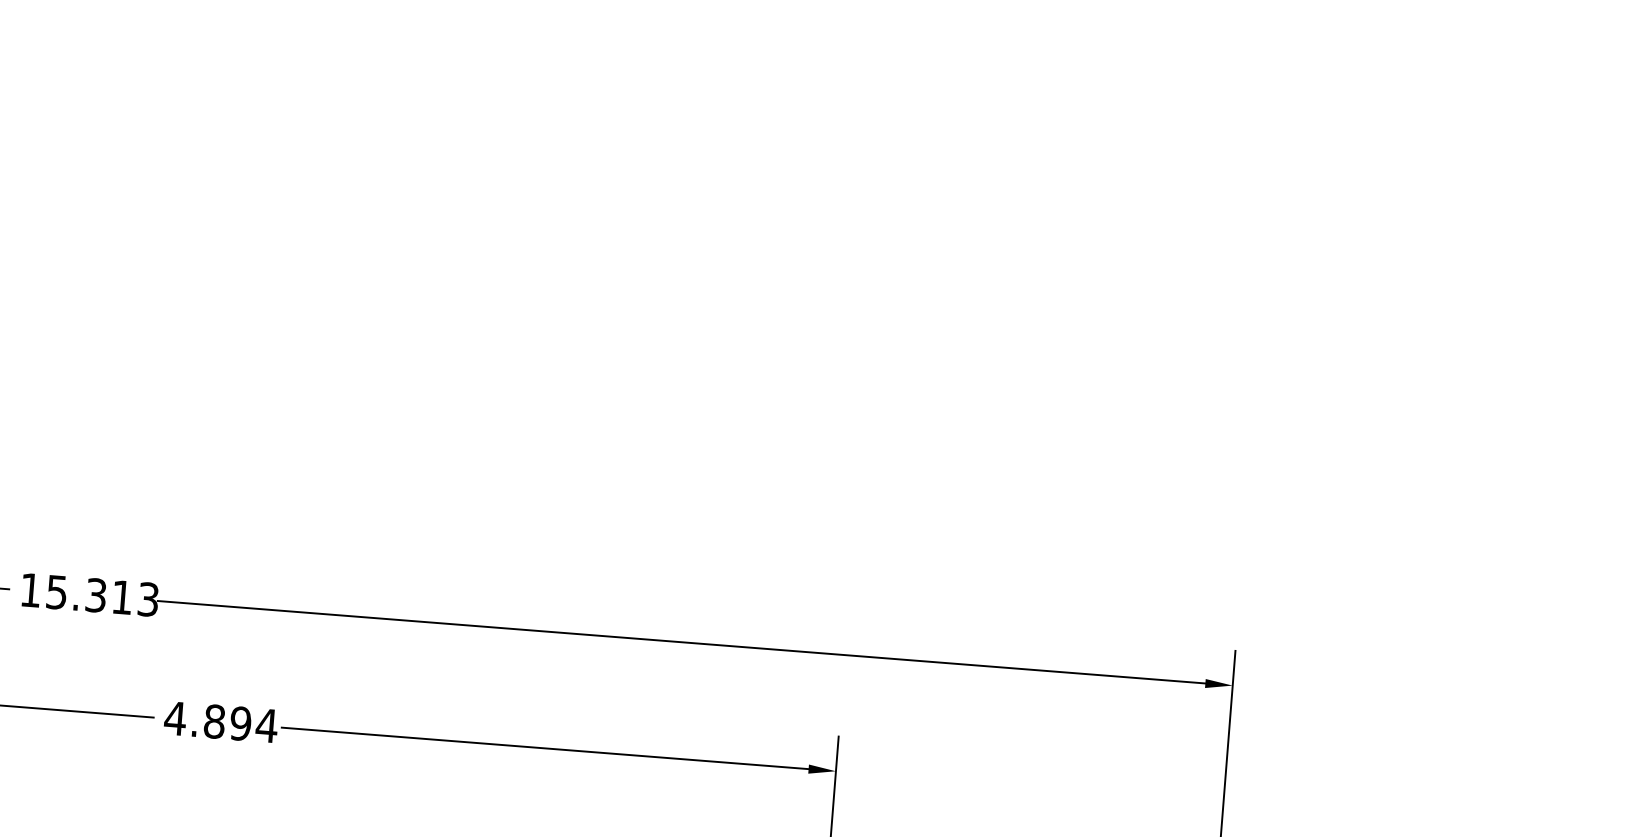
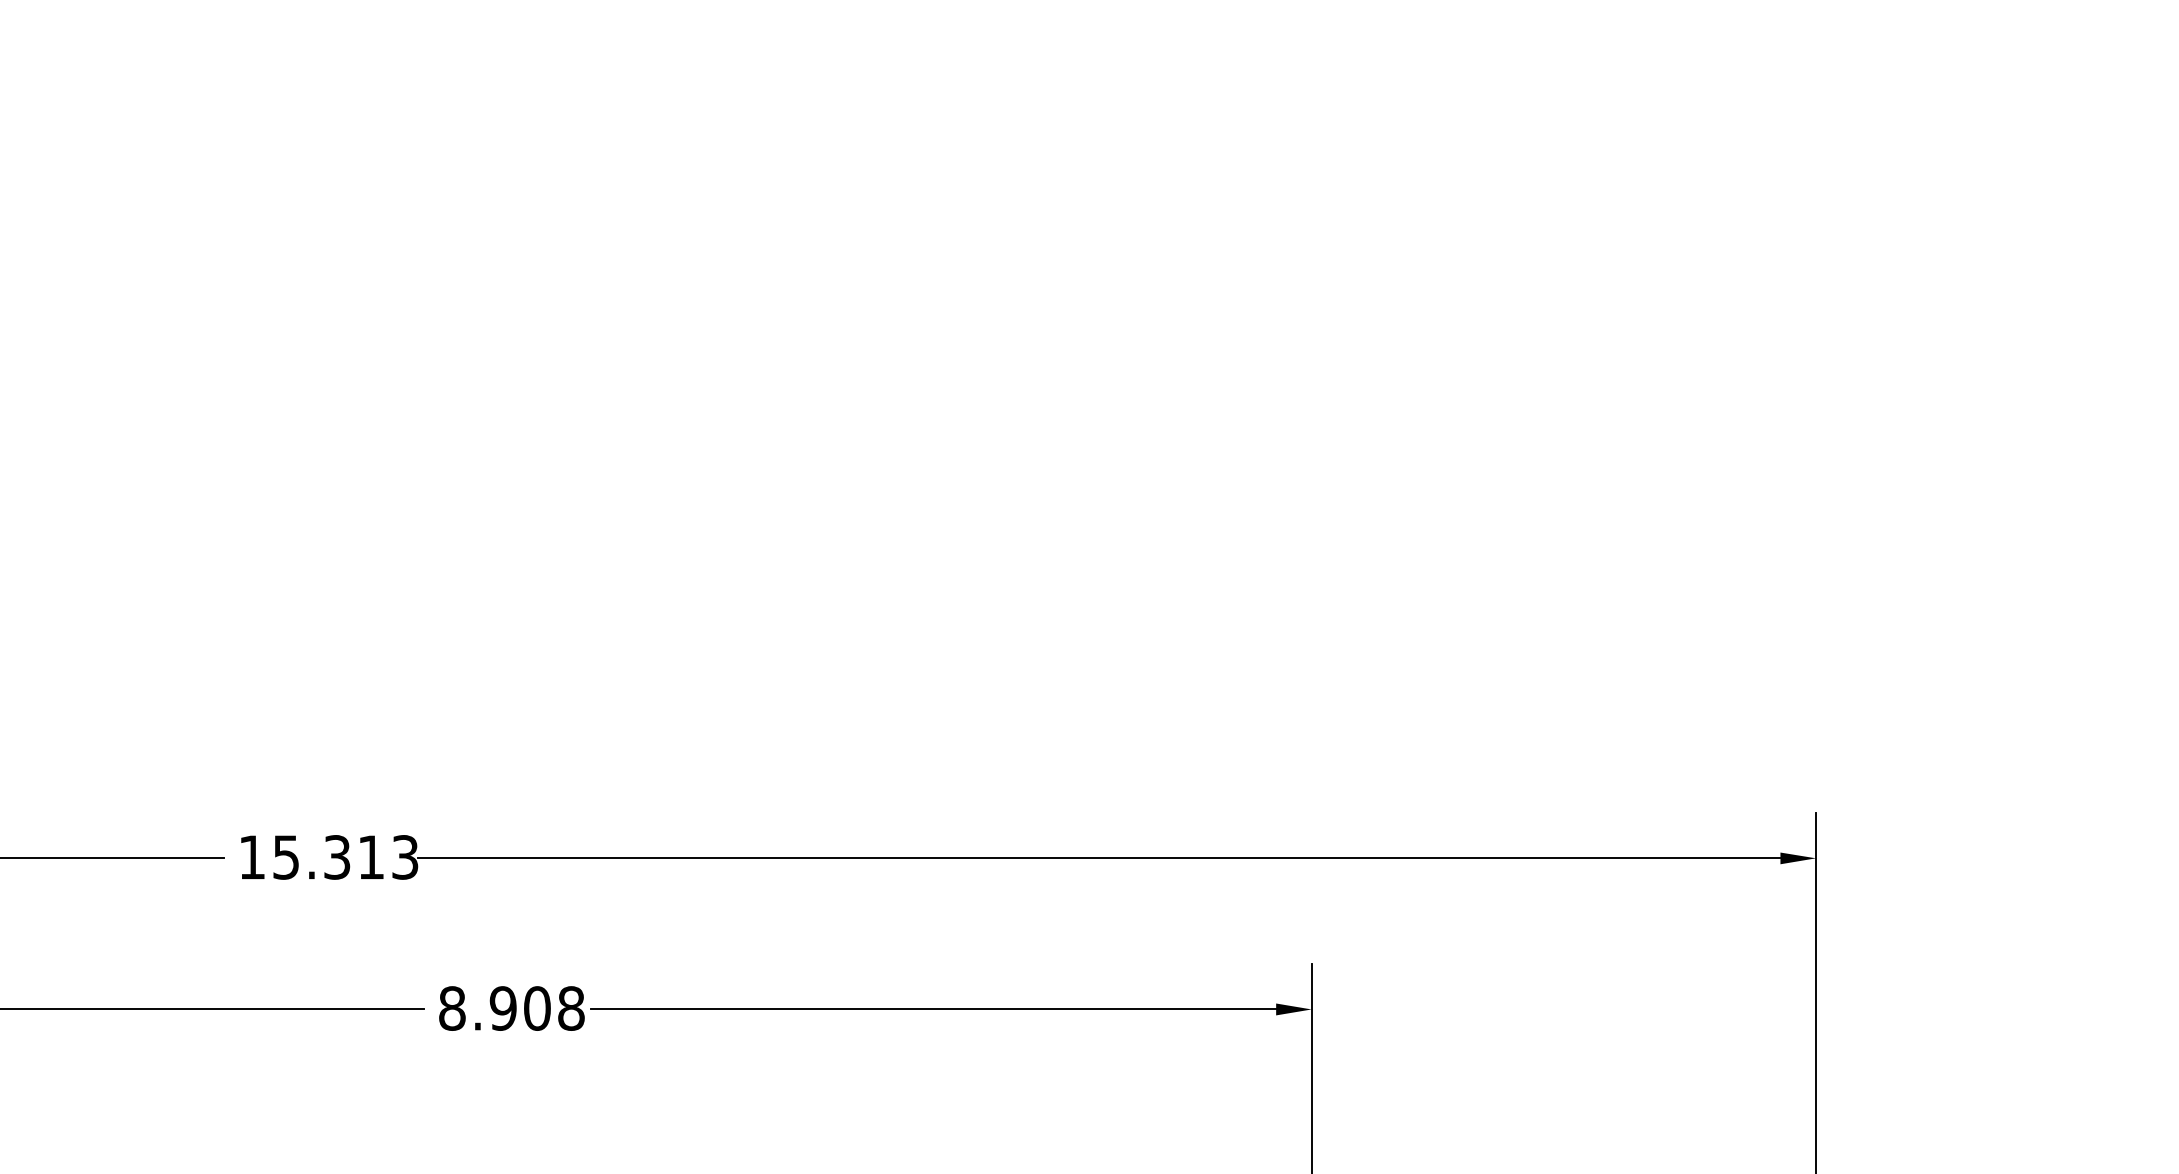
text: (220, 722) -> (511, 1008), 4.894 -> 8.908

